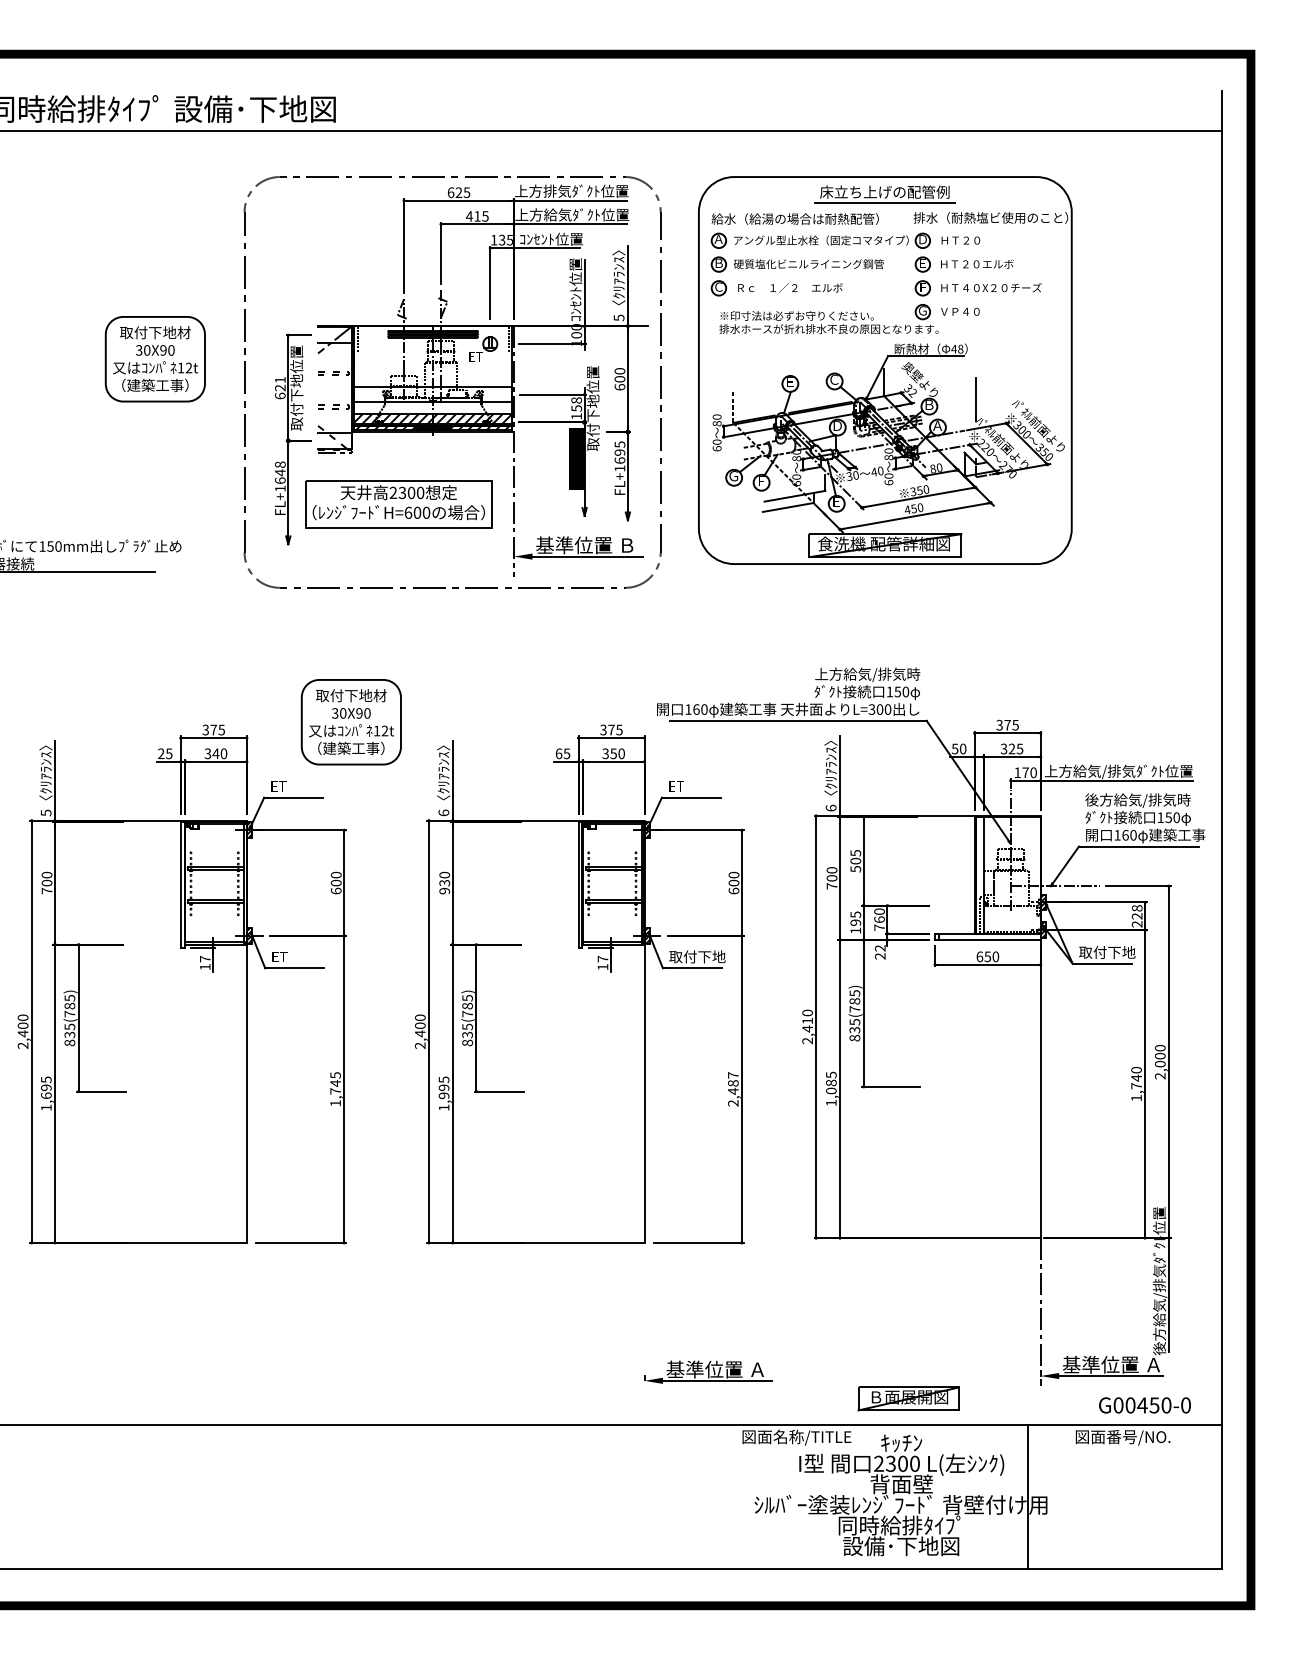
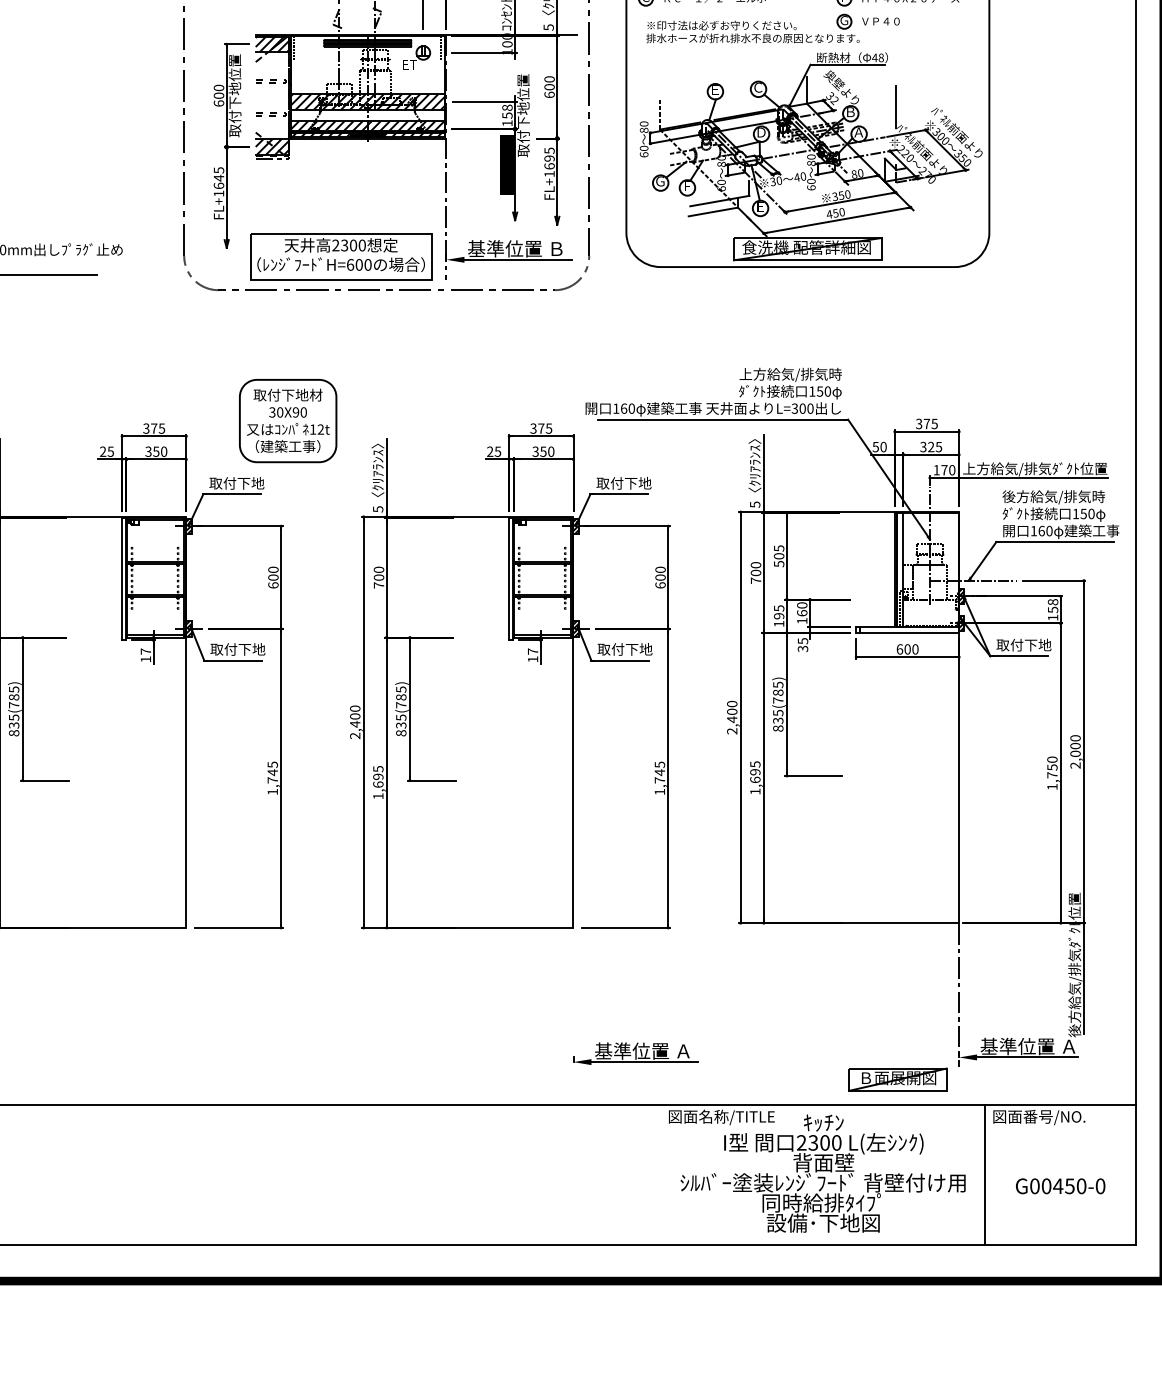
hatch: (334, 335) -> (271, 44), added
part: (154, 359) -> (96, 67), removed
text: (280, 383) -> (219, 91), 621 -> 600
hatch: (432, 394) -> (367, 102), added
hatch: (334, 440) -> (271, 146), added
text: (280, 464) -> (219, 170), FL+1648 -> FL+1645
part: (398, 504) -> (340, 256), moved
text: (215, 753) -> (155, 451), 340 -> 350
text: (558, 753) -> (489, 451), 65 -> 25
text: (298, 785) -> (236, 482), ET -> 取付下地
text: (696, 785) -> (624, 482), ET -> 取付下地
text: (830, 807) -> (754, 504), 6 -> 5
text: (443, 812) -> (377, 508), 6 -> 5
text: (444, 886) -> (378, 580), 930 -> 700
text: (1136, 920) -> (1052, 614), 228 -> 158
text: (879, 927) -> (802, 620), 760 -> 160
text: (879, 952) -> (802, 645), 22 -> 35
text: (299, 956) -> (237, 649), ET -> 取付下地
text: (987, 956) -> (907, 649), 650 -> 600
text: (807, 1020) -> (732, 711), 2,410 -> 2,400
text: (1136, 1077) -> (1052, 766), 1,740 -> 1,750
text: (831, 1086) -> (755, 775), 1,085 -> 1,695
text: (733, 1089) -> (660, 778), 2,487 -> 1,745
text: (443, 1095) -> (377, 784), 1,995 -> 1,695
part: (908, 1398) -> (897, 1079), moved
text: (1144, 1405) -> (1060, 1186), moved
line: (1028, 1496) -> (985, 1174), moved

